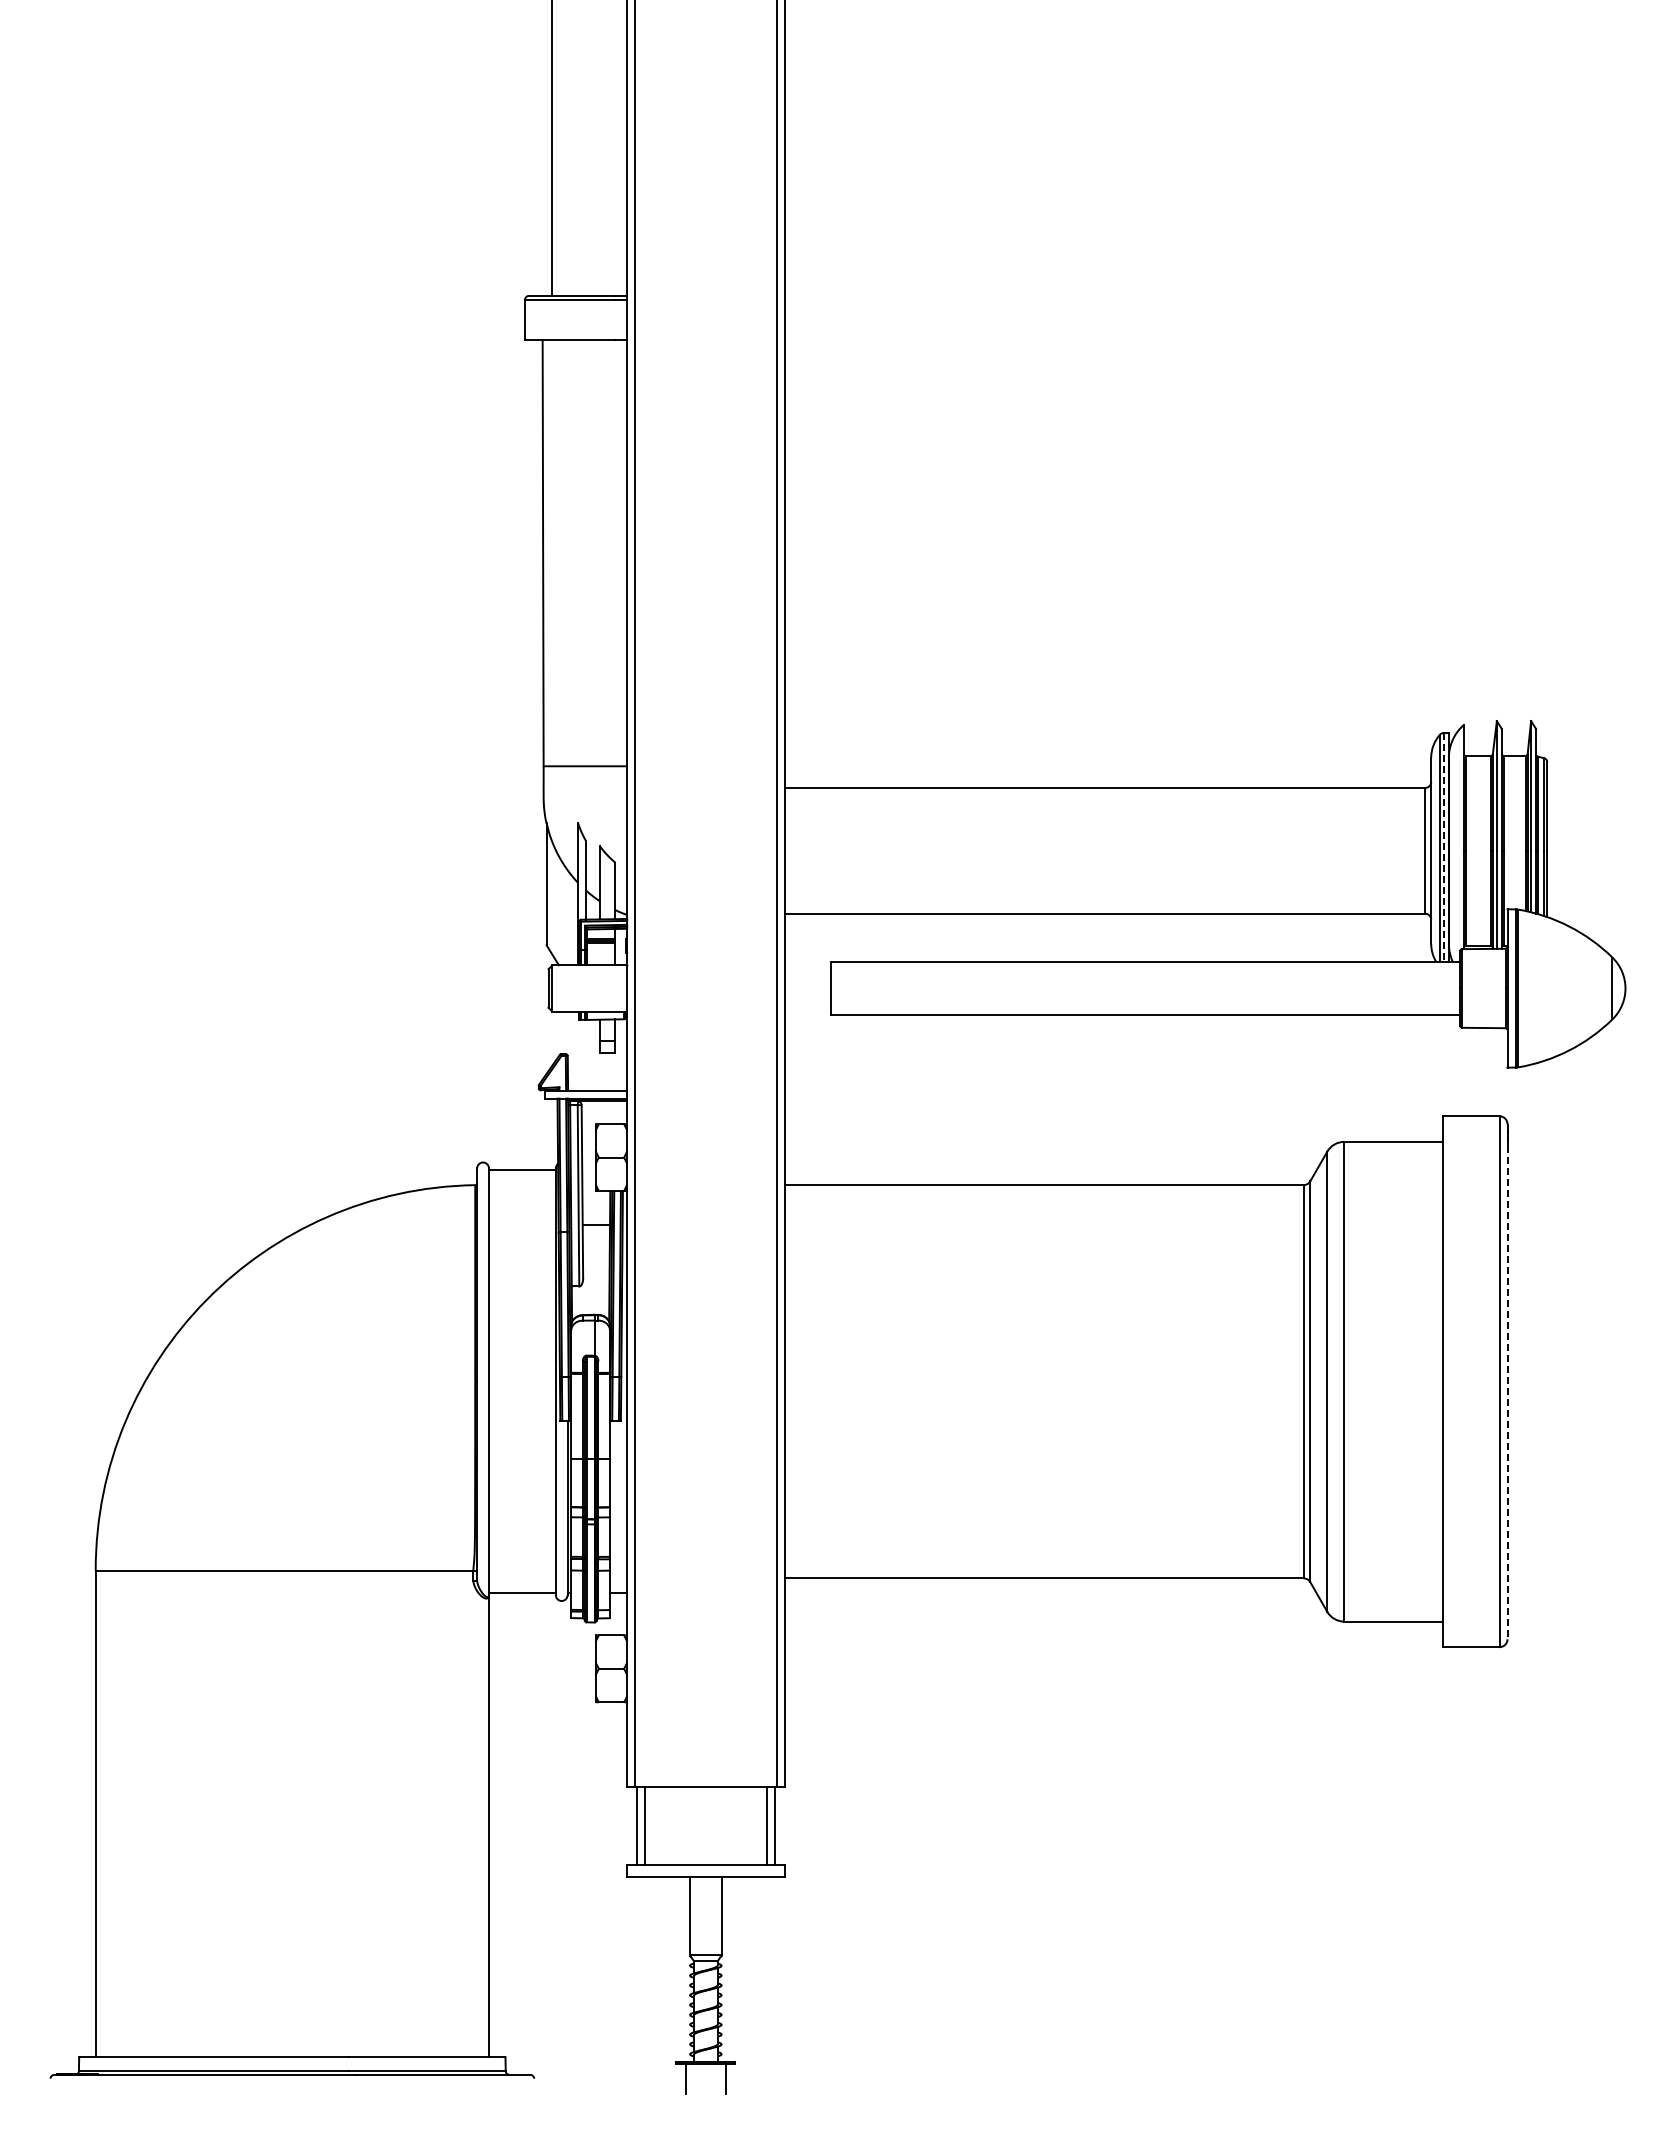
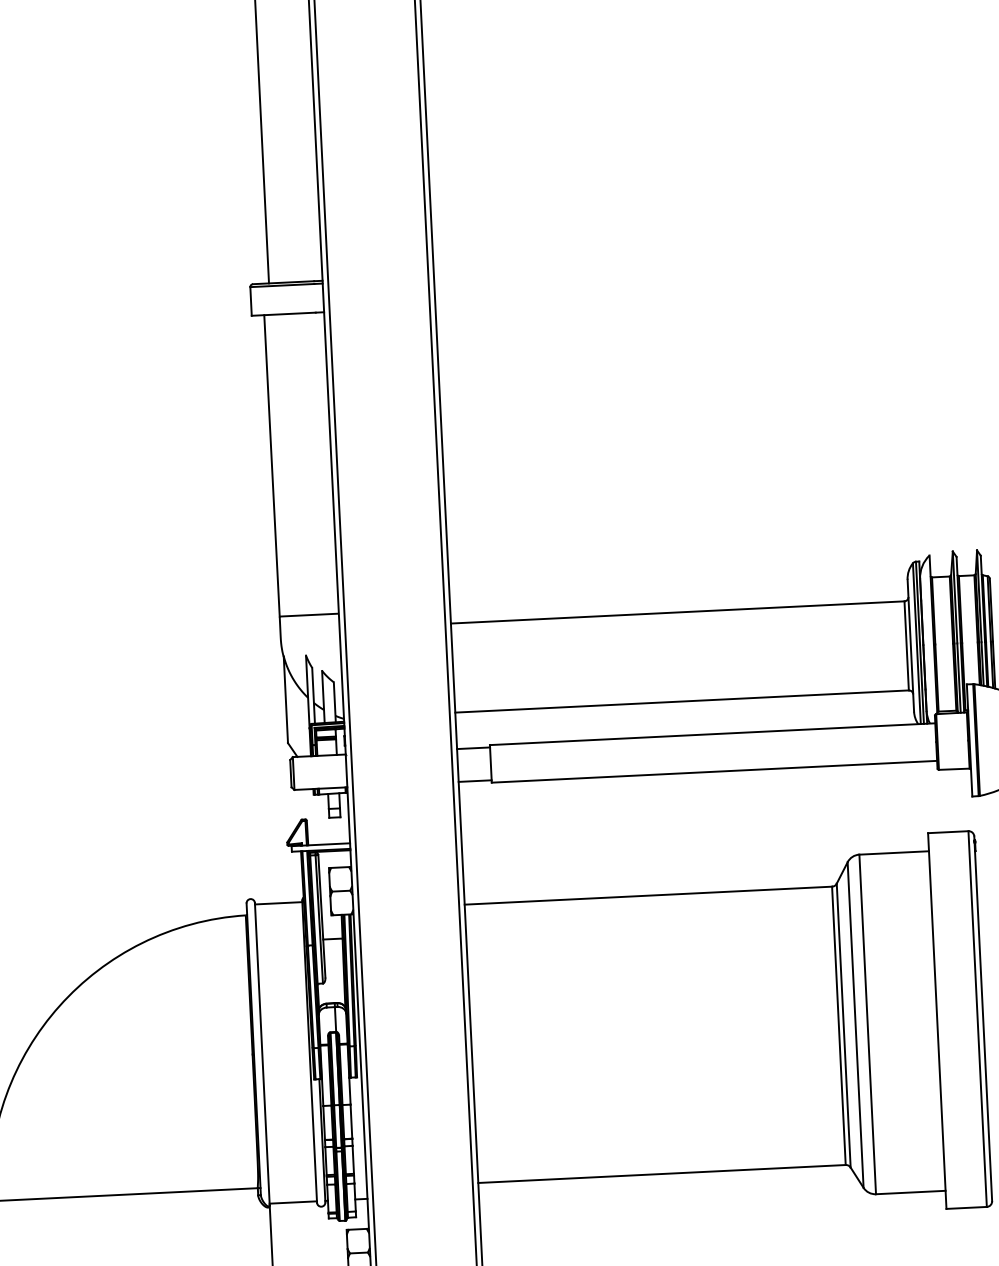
line: (1444, 847) -> (920, 642), dashed -> solid
line: (807, 965) -> (473, 748), added
line: (807, 1011) -> (474, 780), added
line: (1507, 1381) -> (983, 1018), dashed -> solid

